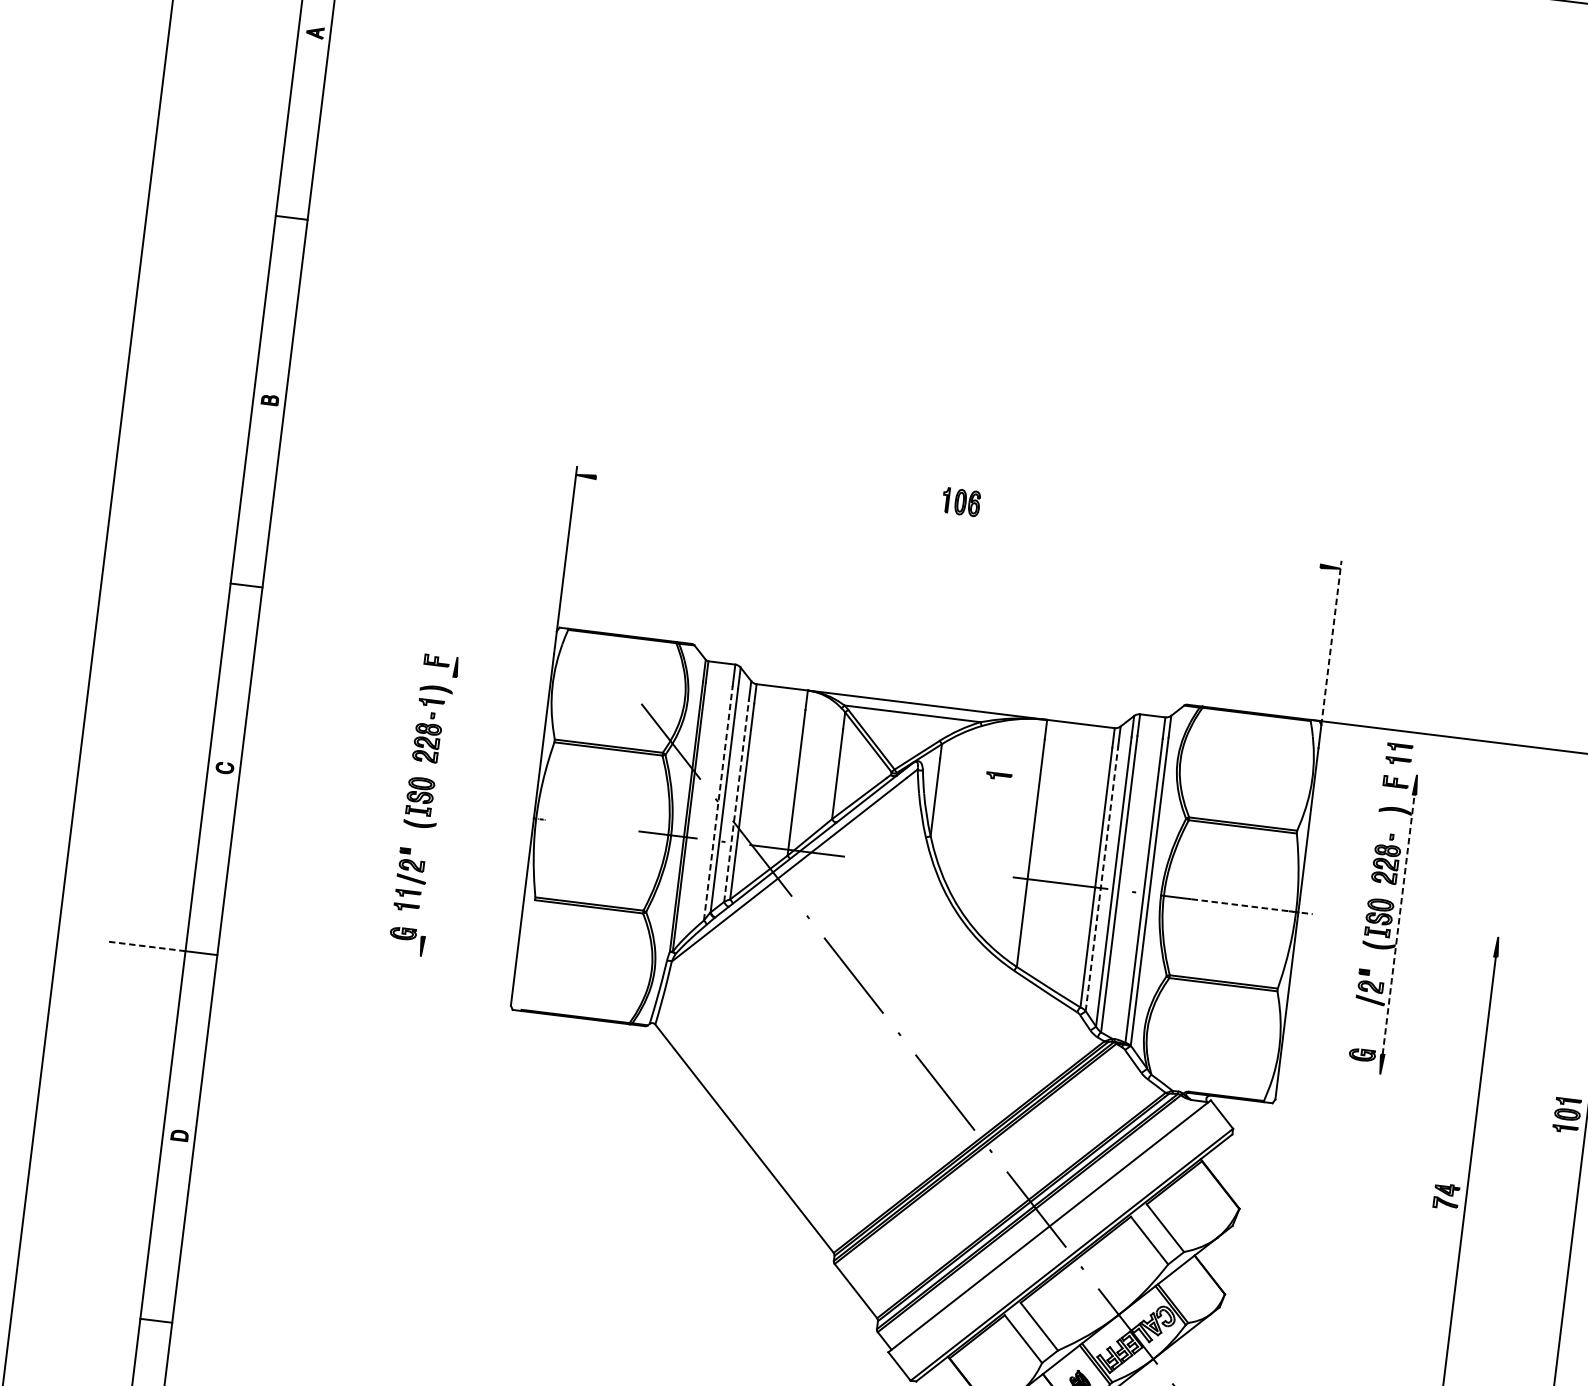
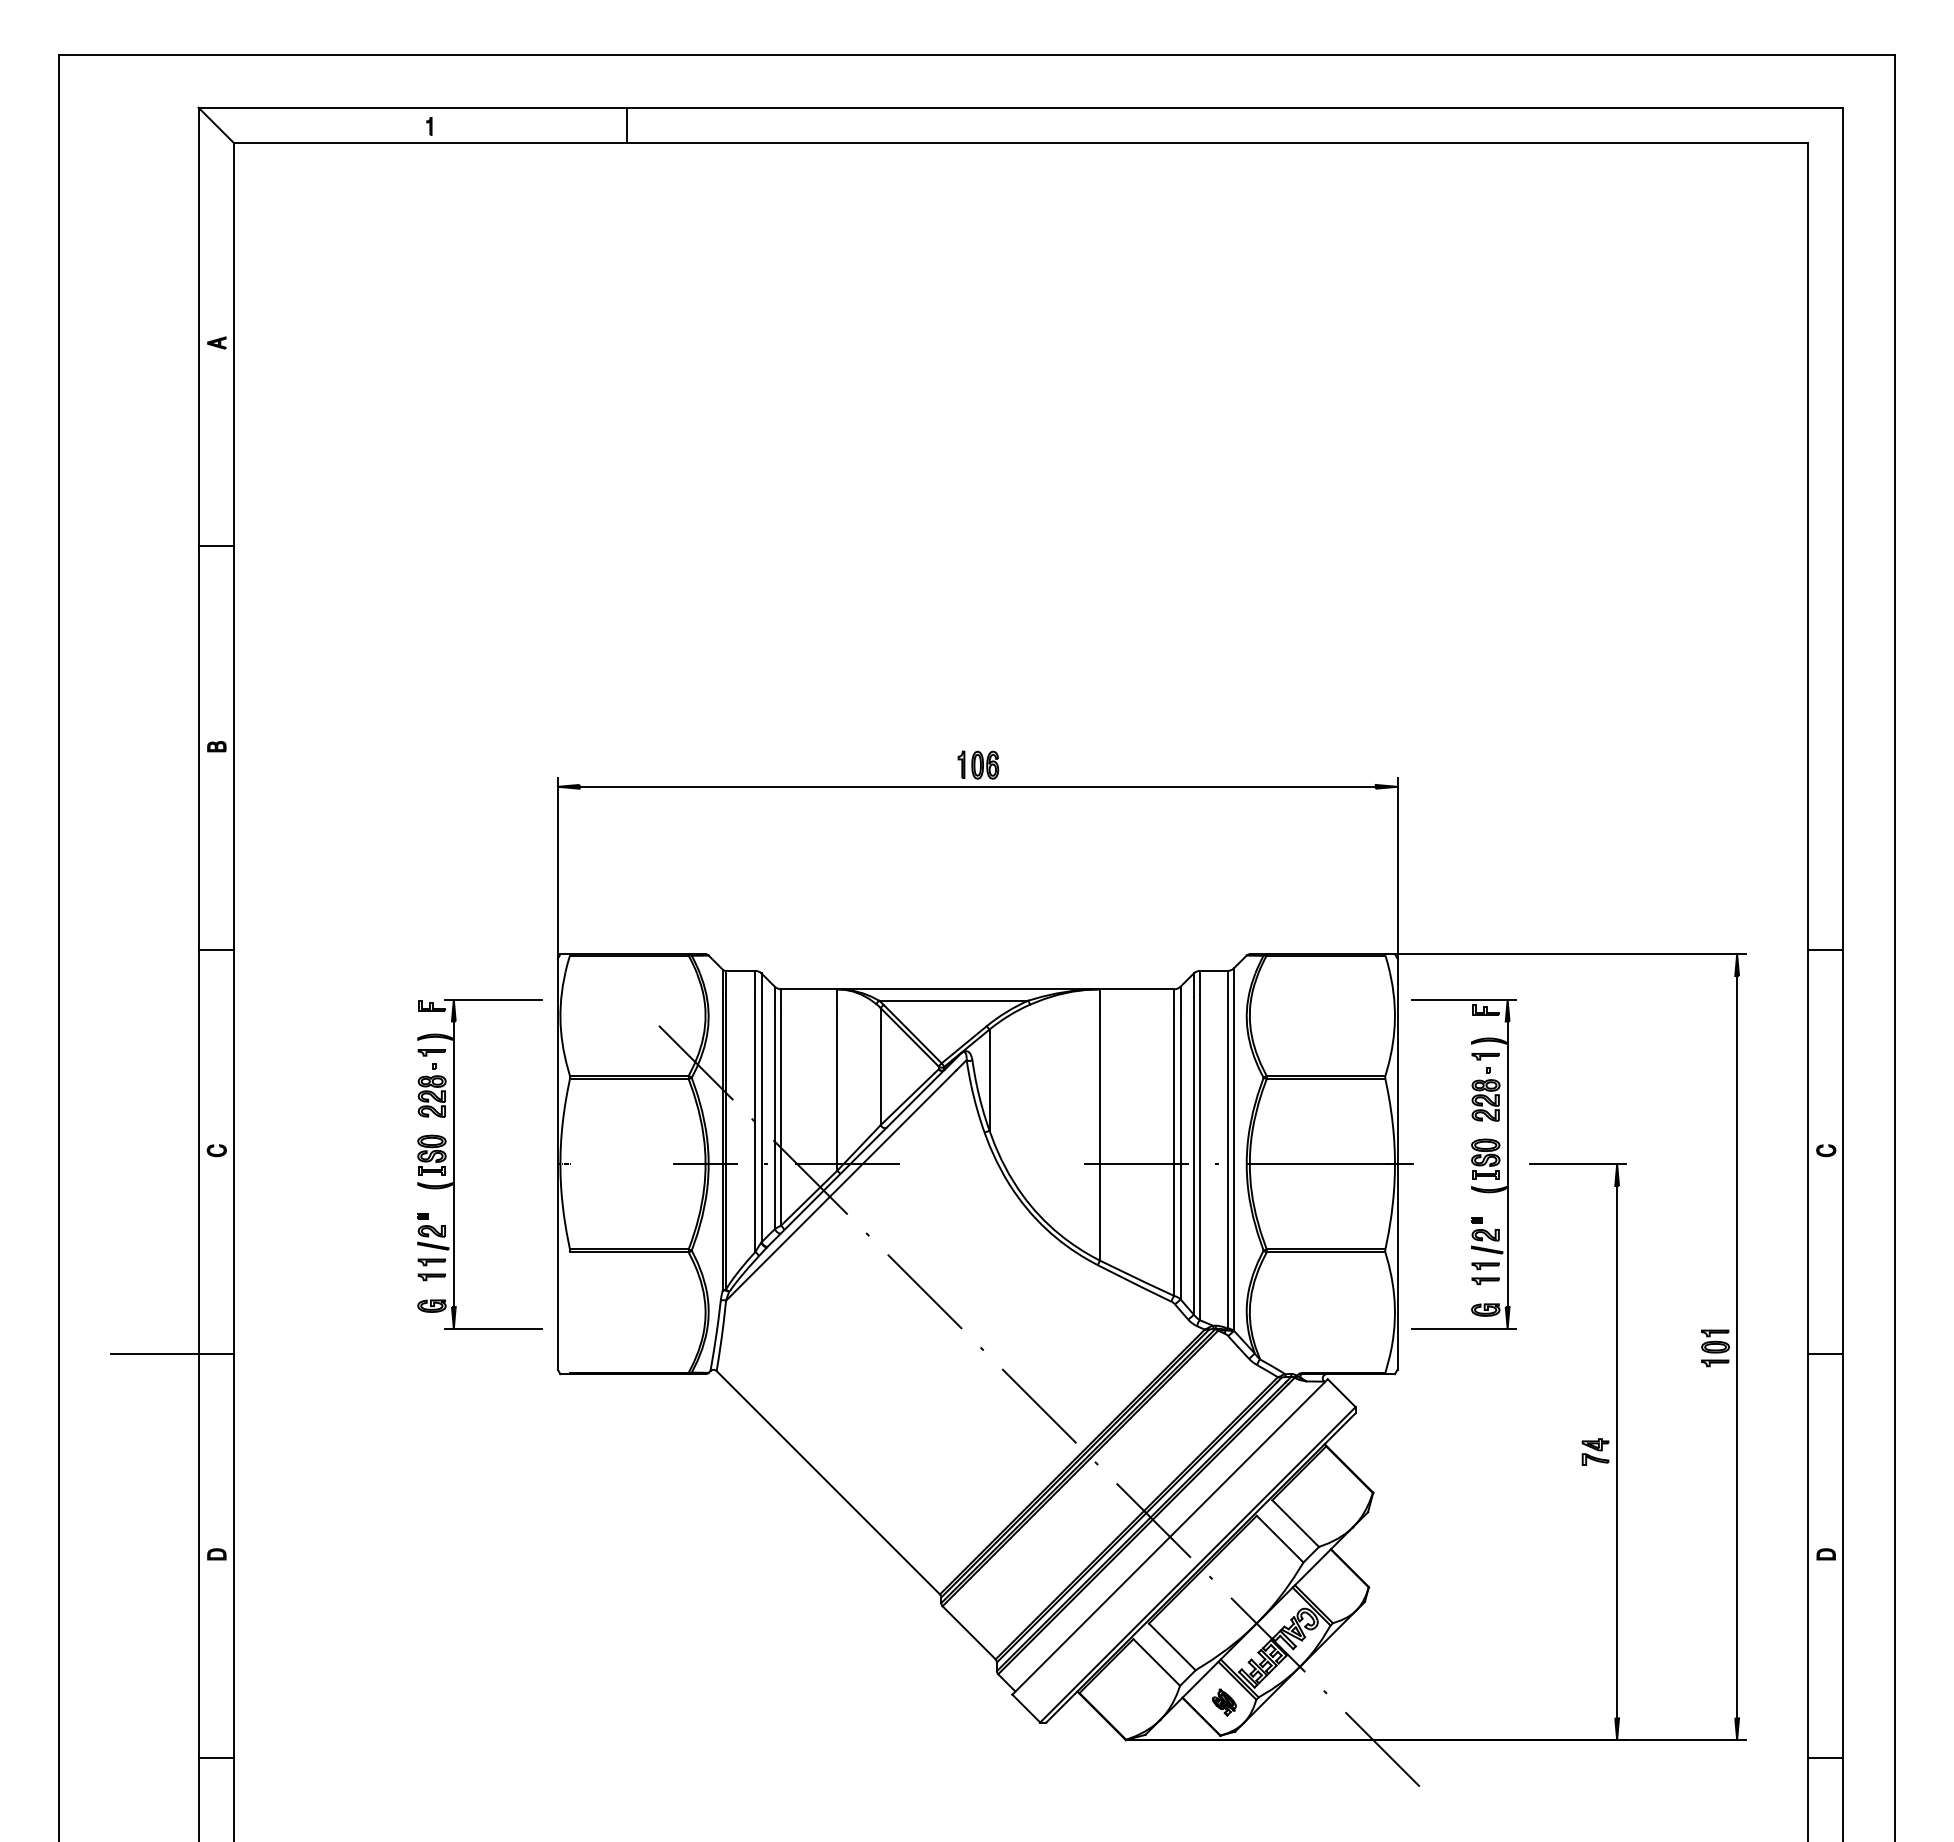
line: (958, 521) -> (977, 786), added
line: (1331, 642) -> (1397, 867), dashed -> solid
line: (493, 661) -> (493, 999), added
part: (1399, 754) -> (1485, 1273), moved
line: (1377, 769) -> (1464, 999), added
part: (999, 776) -> (1485, 1056), moved
line: (736, 801) -> (774, 1118), dashed -> solid
line: (718, 803) -> (755, 1123), dashed -> solid
line: (438, 806) -> (453, 1163), added
line: (1101, 878) -> (1180, 1153), dashed -> solid
line: (1251, 906) -> (1346, 1164), dashed -> solid
line: (1398, 924) -> (1507, 1164), dashed -> solid
line: (1462, 932) -> (1577, 1164), added
line: (145, 946) -> (154, 1354), dashed -> solid
line: (456, 960) -> (493, 1328), added
line: (1340, 1069) -> (1464, 1328), added

